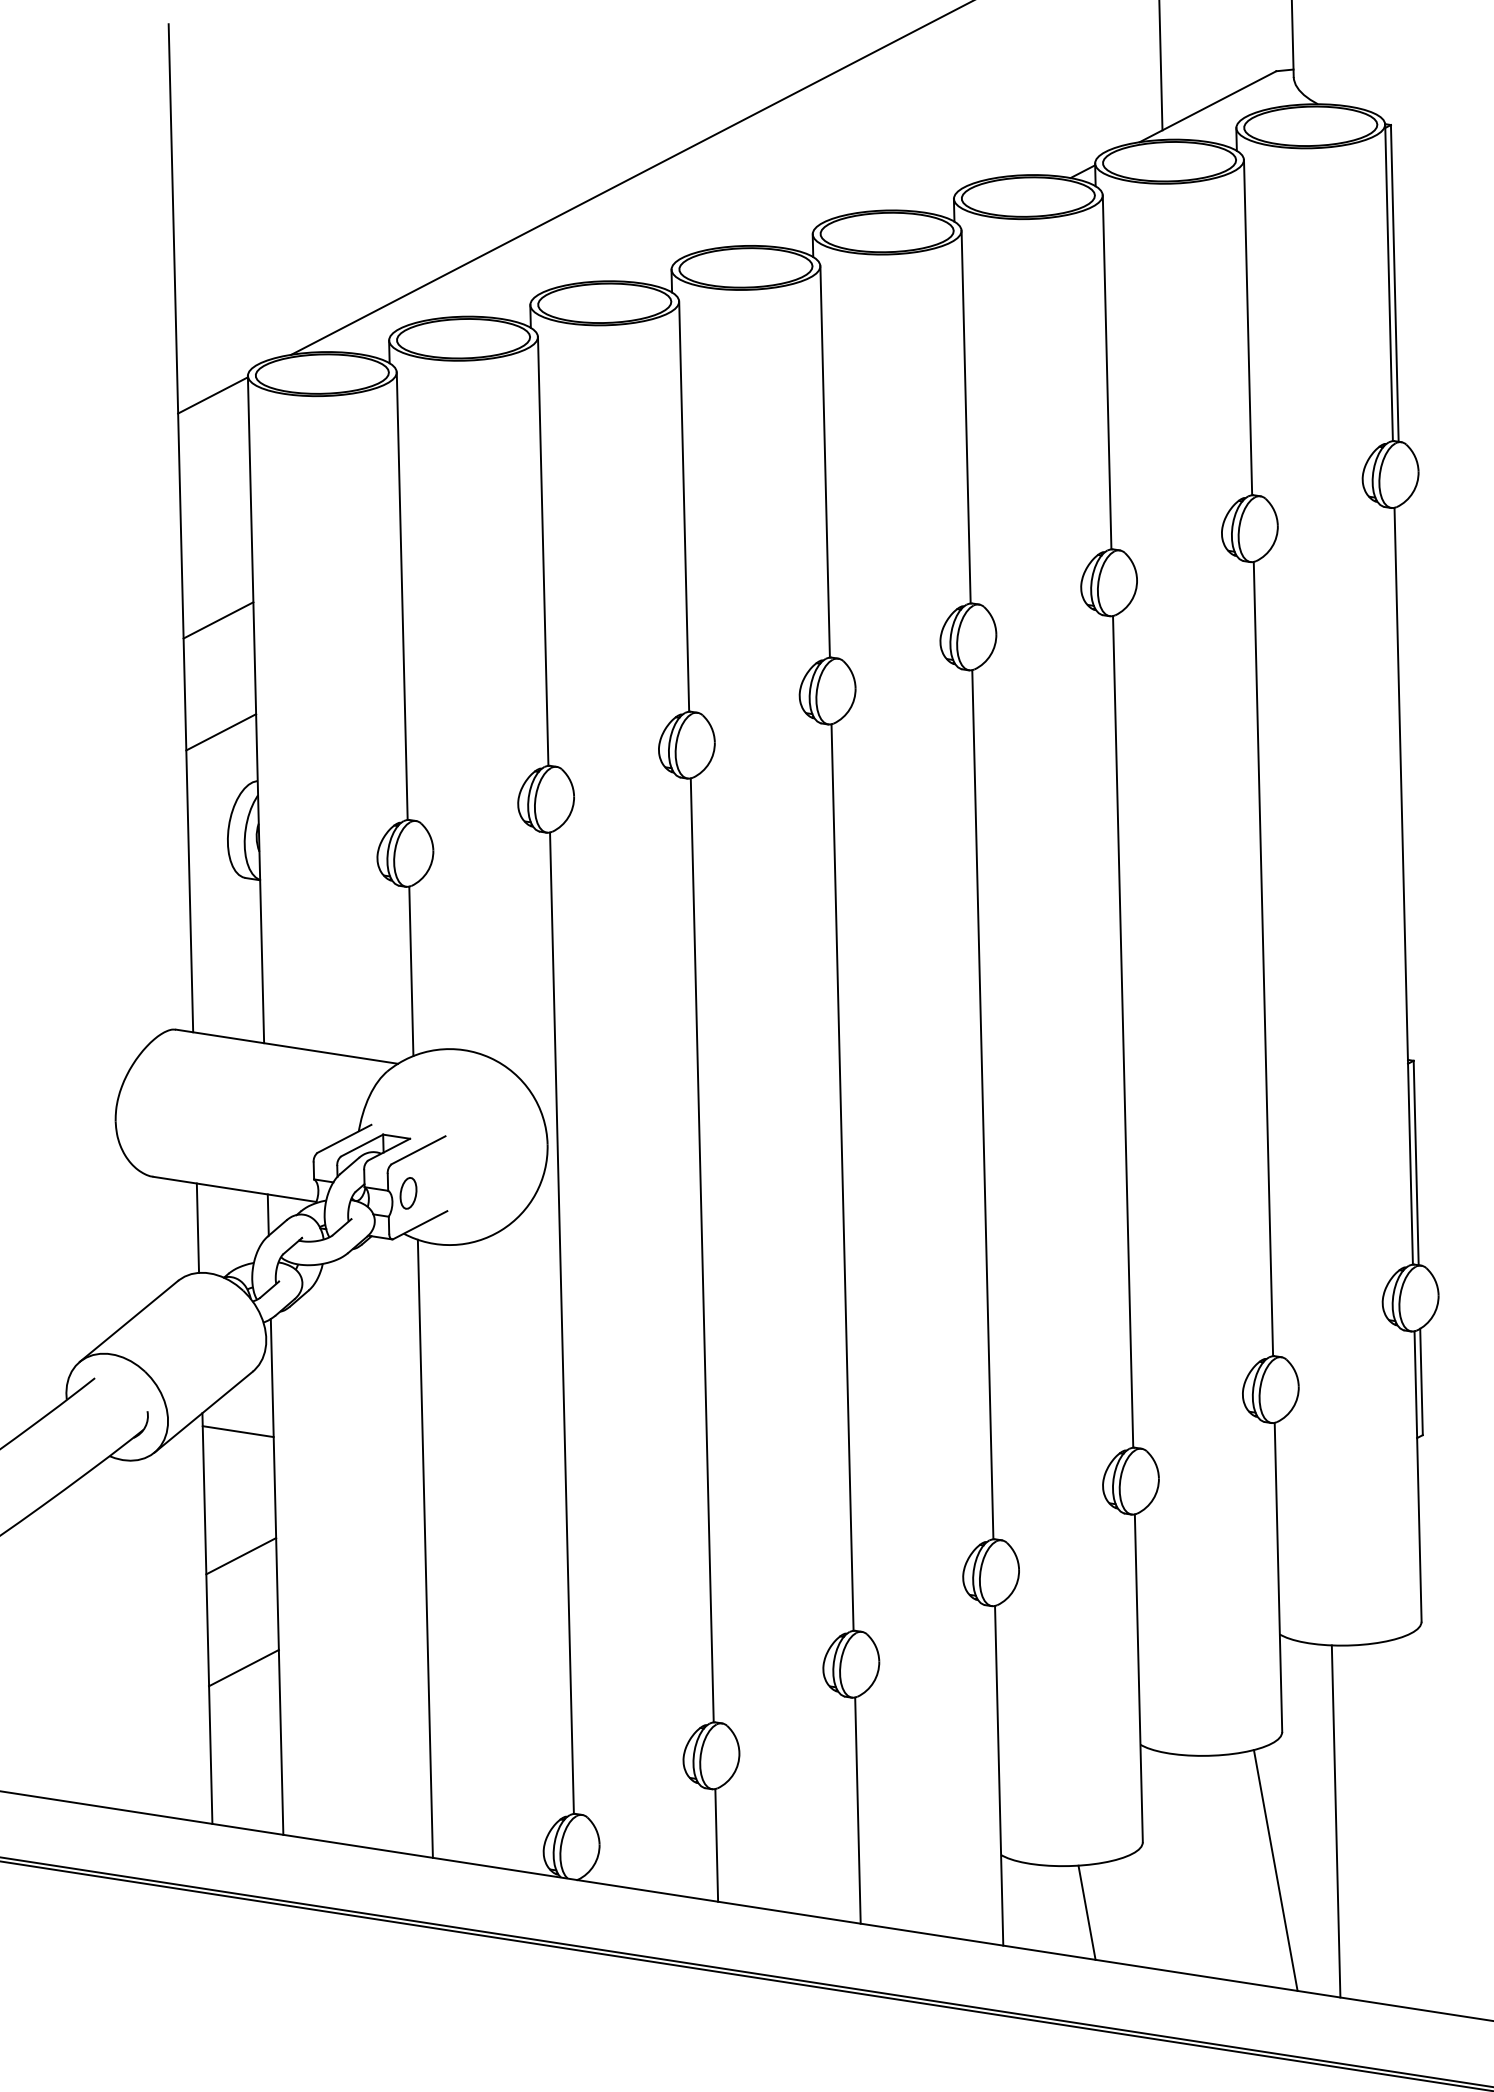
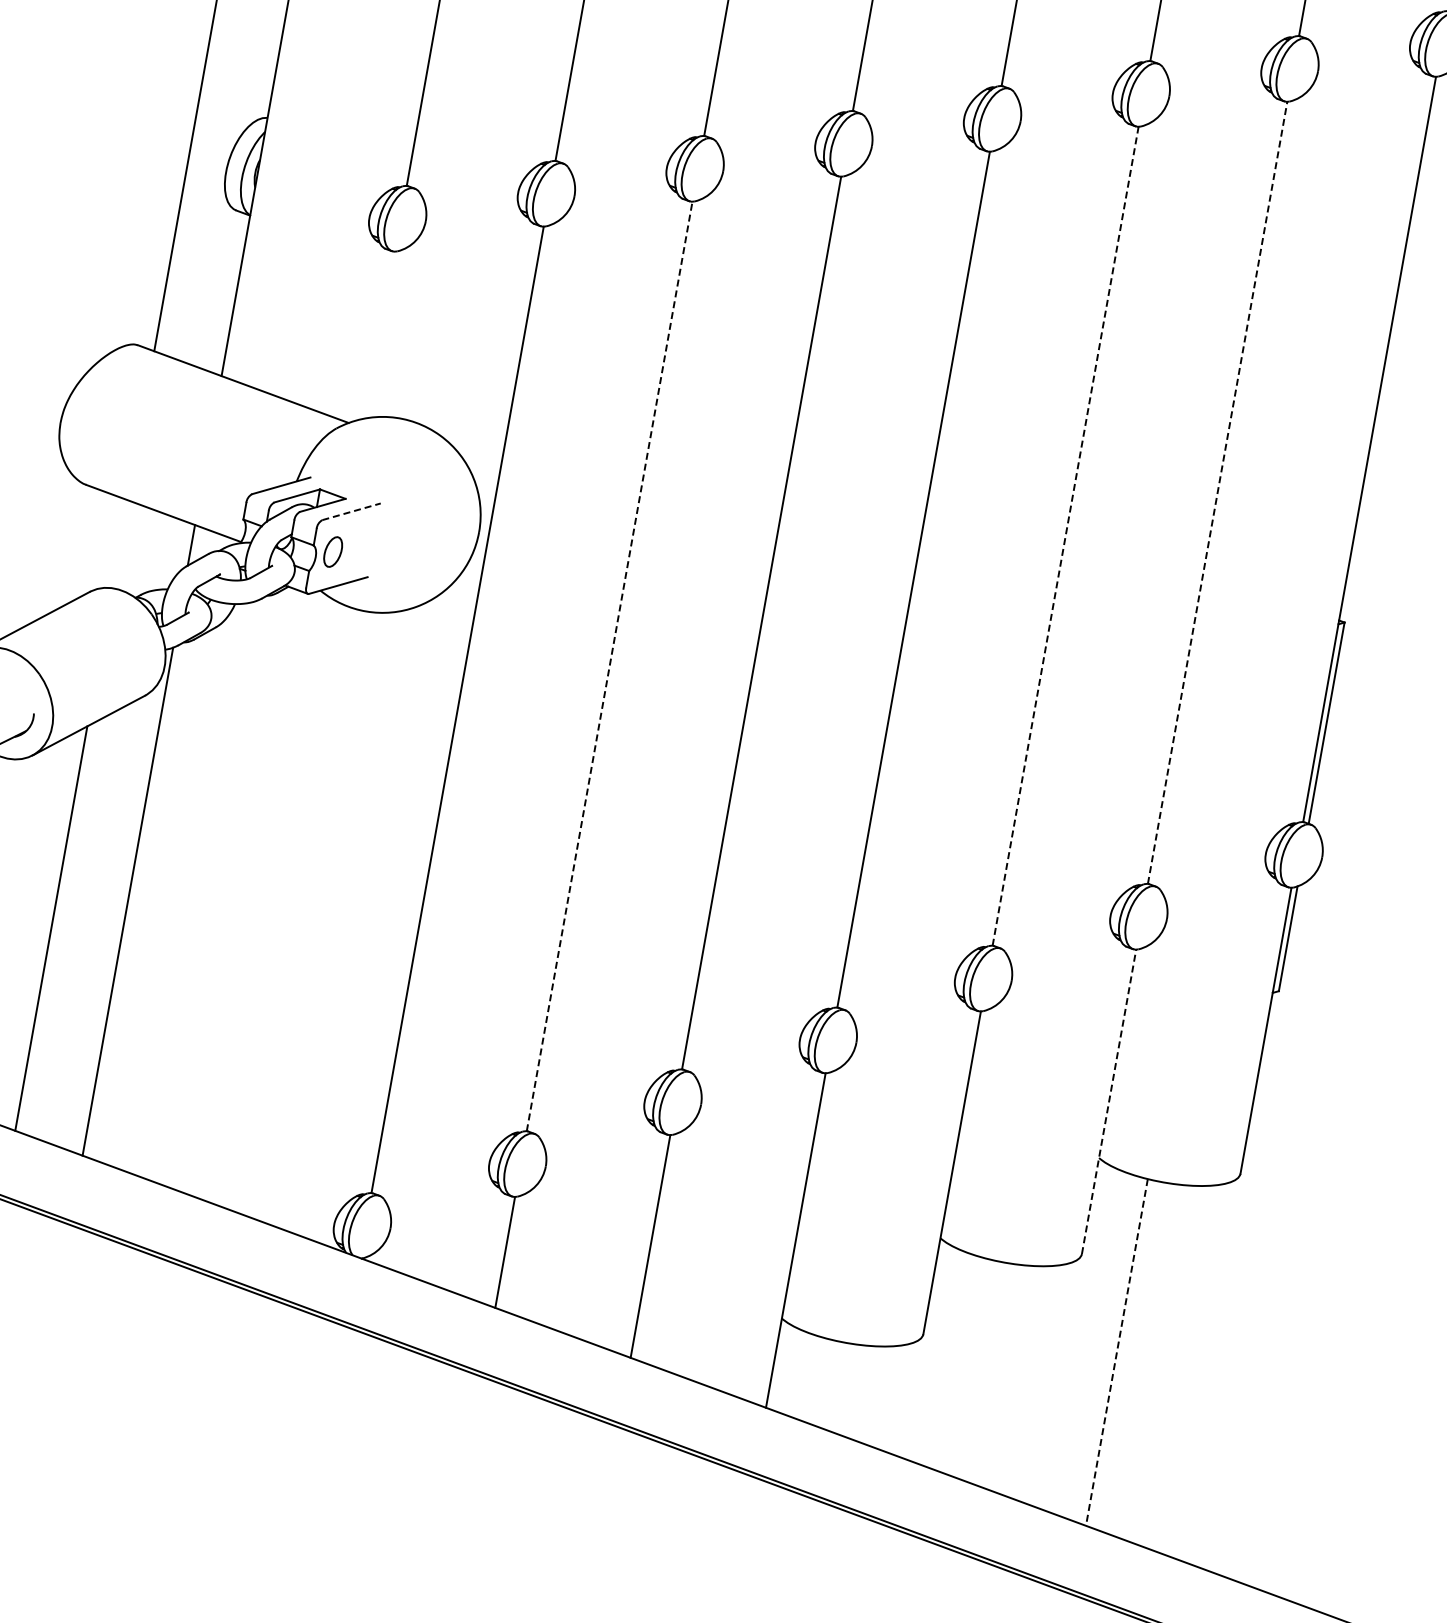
line: (221, 732) -> (241, 63), removed
line: (1263, 958) -> (1217, 492), solid -> dashed
line: (411, 971) -> (380, 335), removed
line: (1123, 1031) -> (1066, 535), solid -> dashed
line: (418, 1150) -> (351, 512), solid -> dashed
line: (197, 1227) -> (119, 543), removed
line: (702, 1249) -> (610, 665), solid -> dashed
line: (237, 1431) -> (118, 751), removed
line: (424, 1548) -> (278, 903), removed
line: (241, 1556) -> (97, 874), removed
line: (1278, 1577) -> (1109, 1101), solid -> dashed
line: (243, 1667) -> (76, 983), removed
line: (1336, 1821) -> (1117, 1352), solid -> dashed
line: (1275, 1870) -> (1047, 1388), removed
line: (1086, 1912) -> (854, 1391), removed

